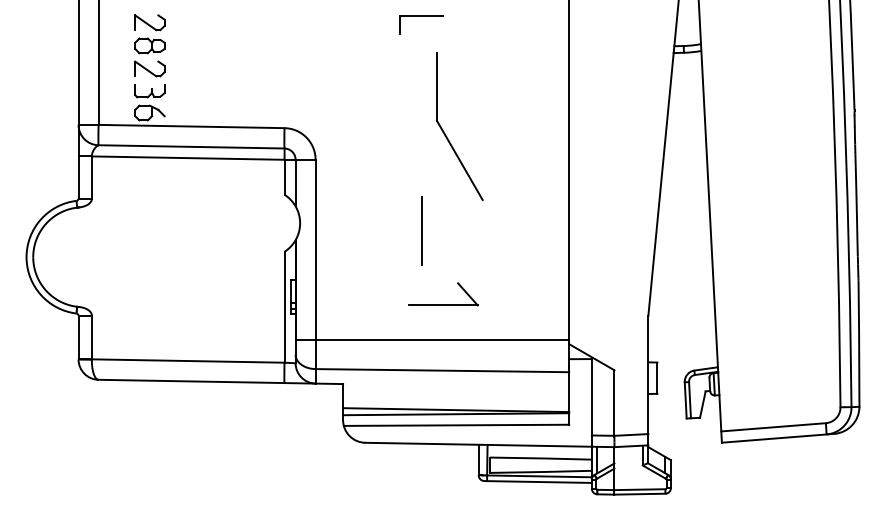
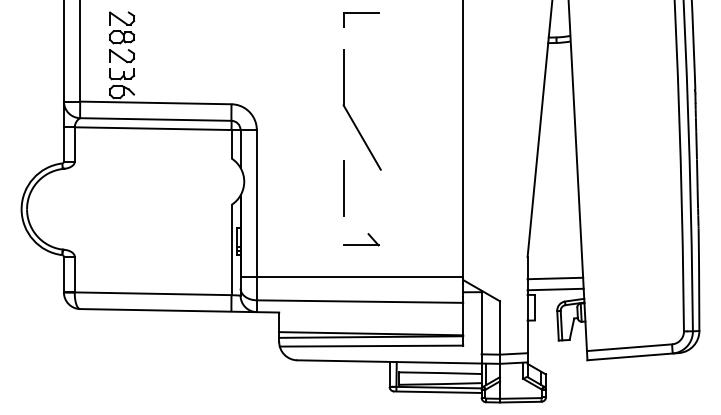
part: (422, 23) -> (361, 19), moved
part: (446, 134) -> (351, 116), moved
part: (444, 294) -> (361, 239), size x0.62
line: (682, 342) -> (555, 278), added
line: (682, 355) -> (555, 289), added

